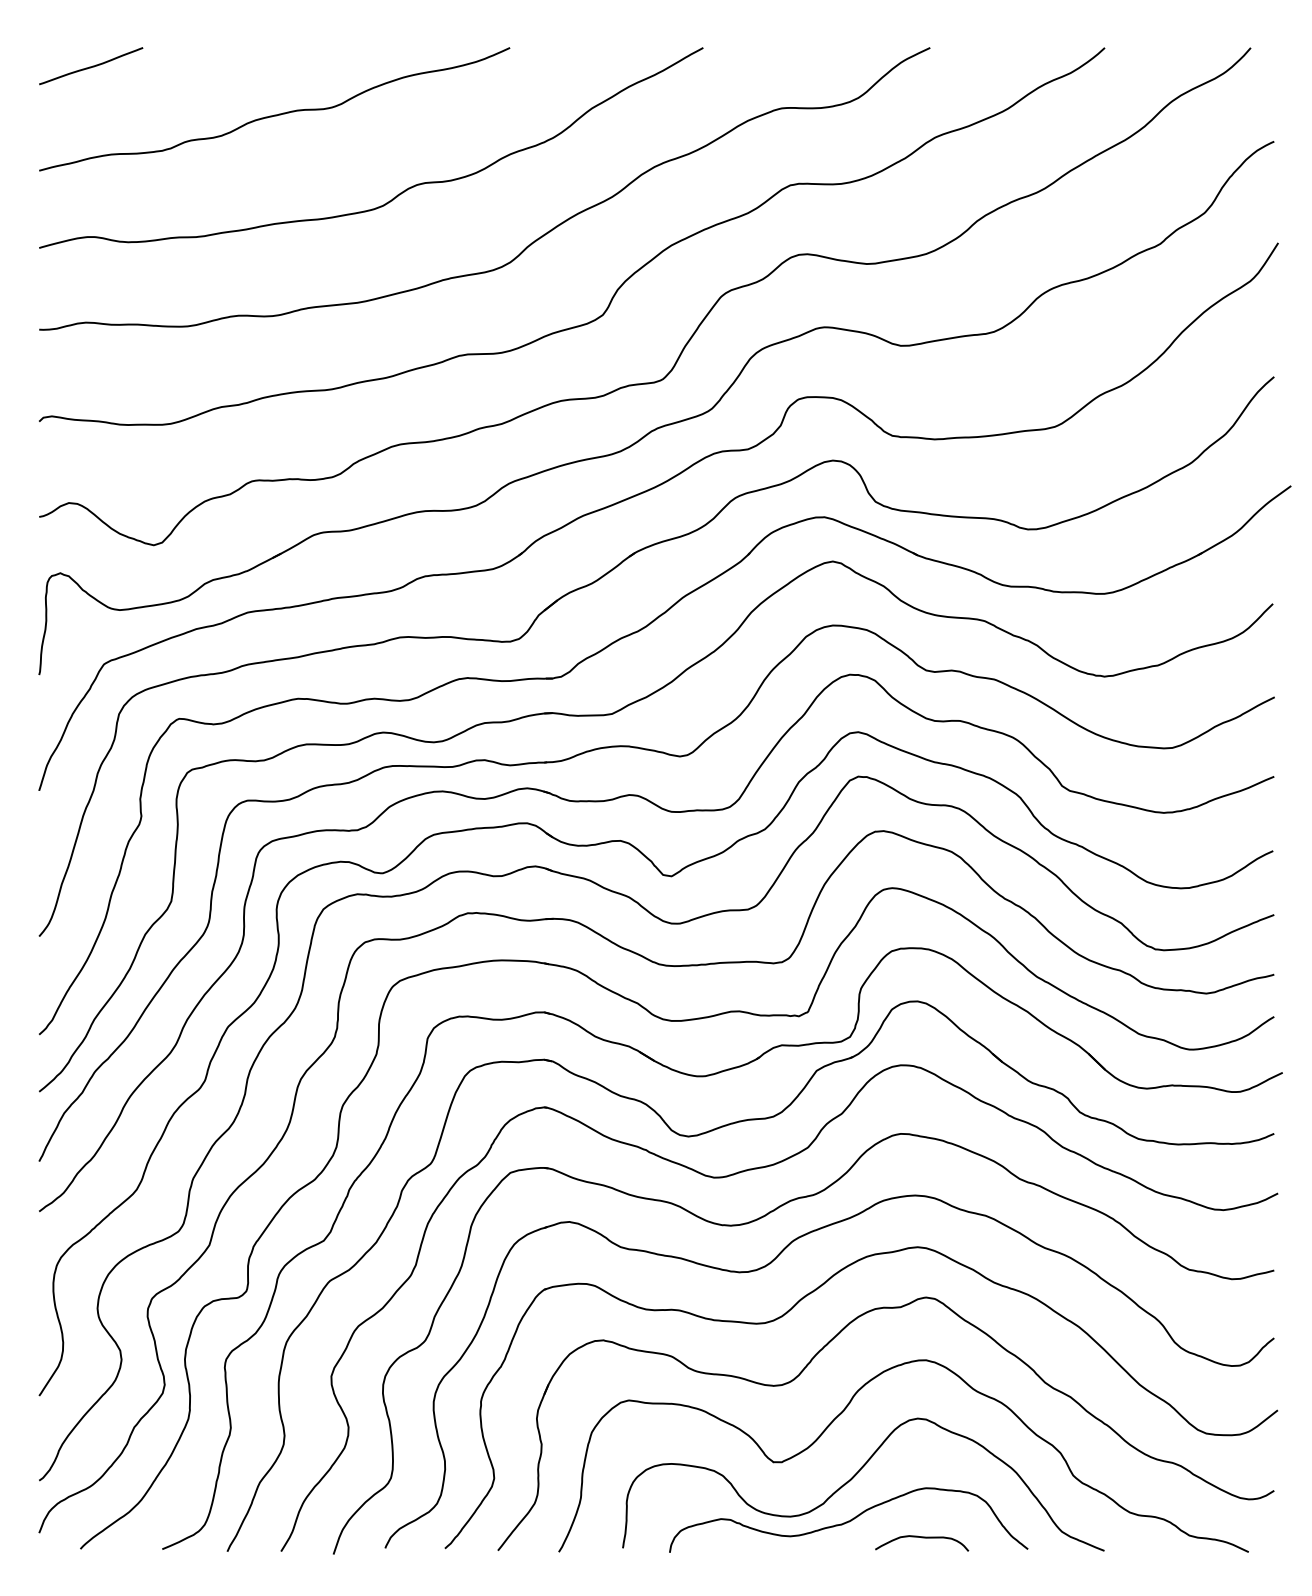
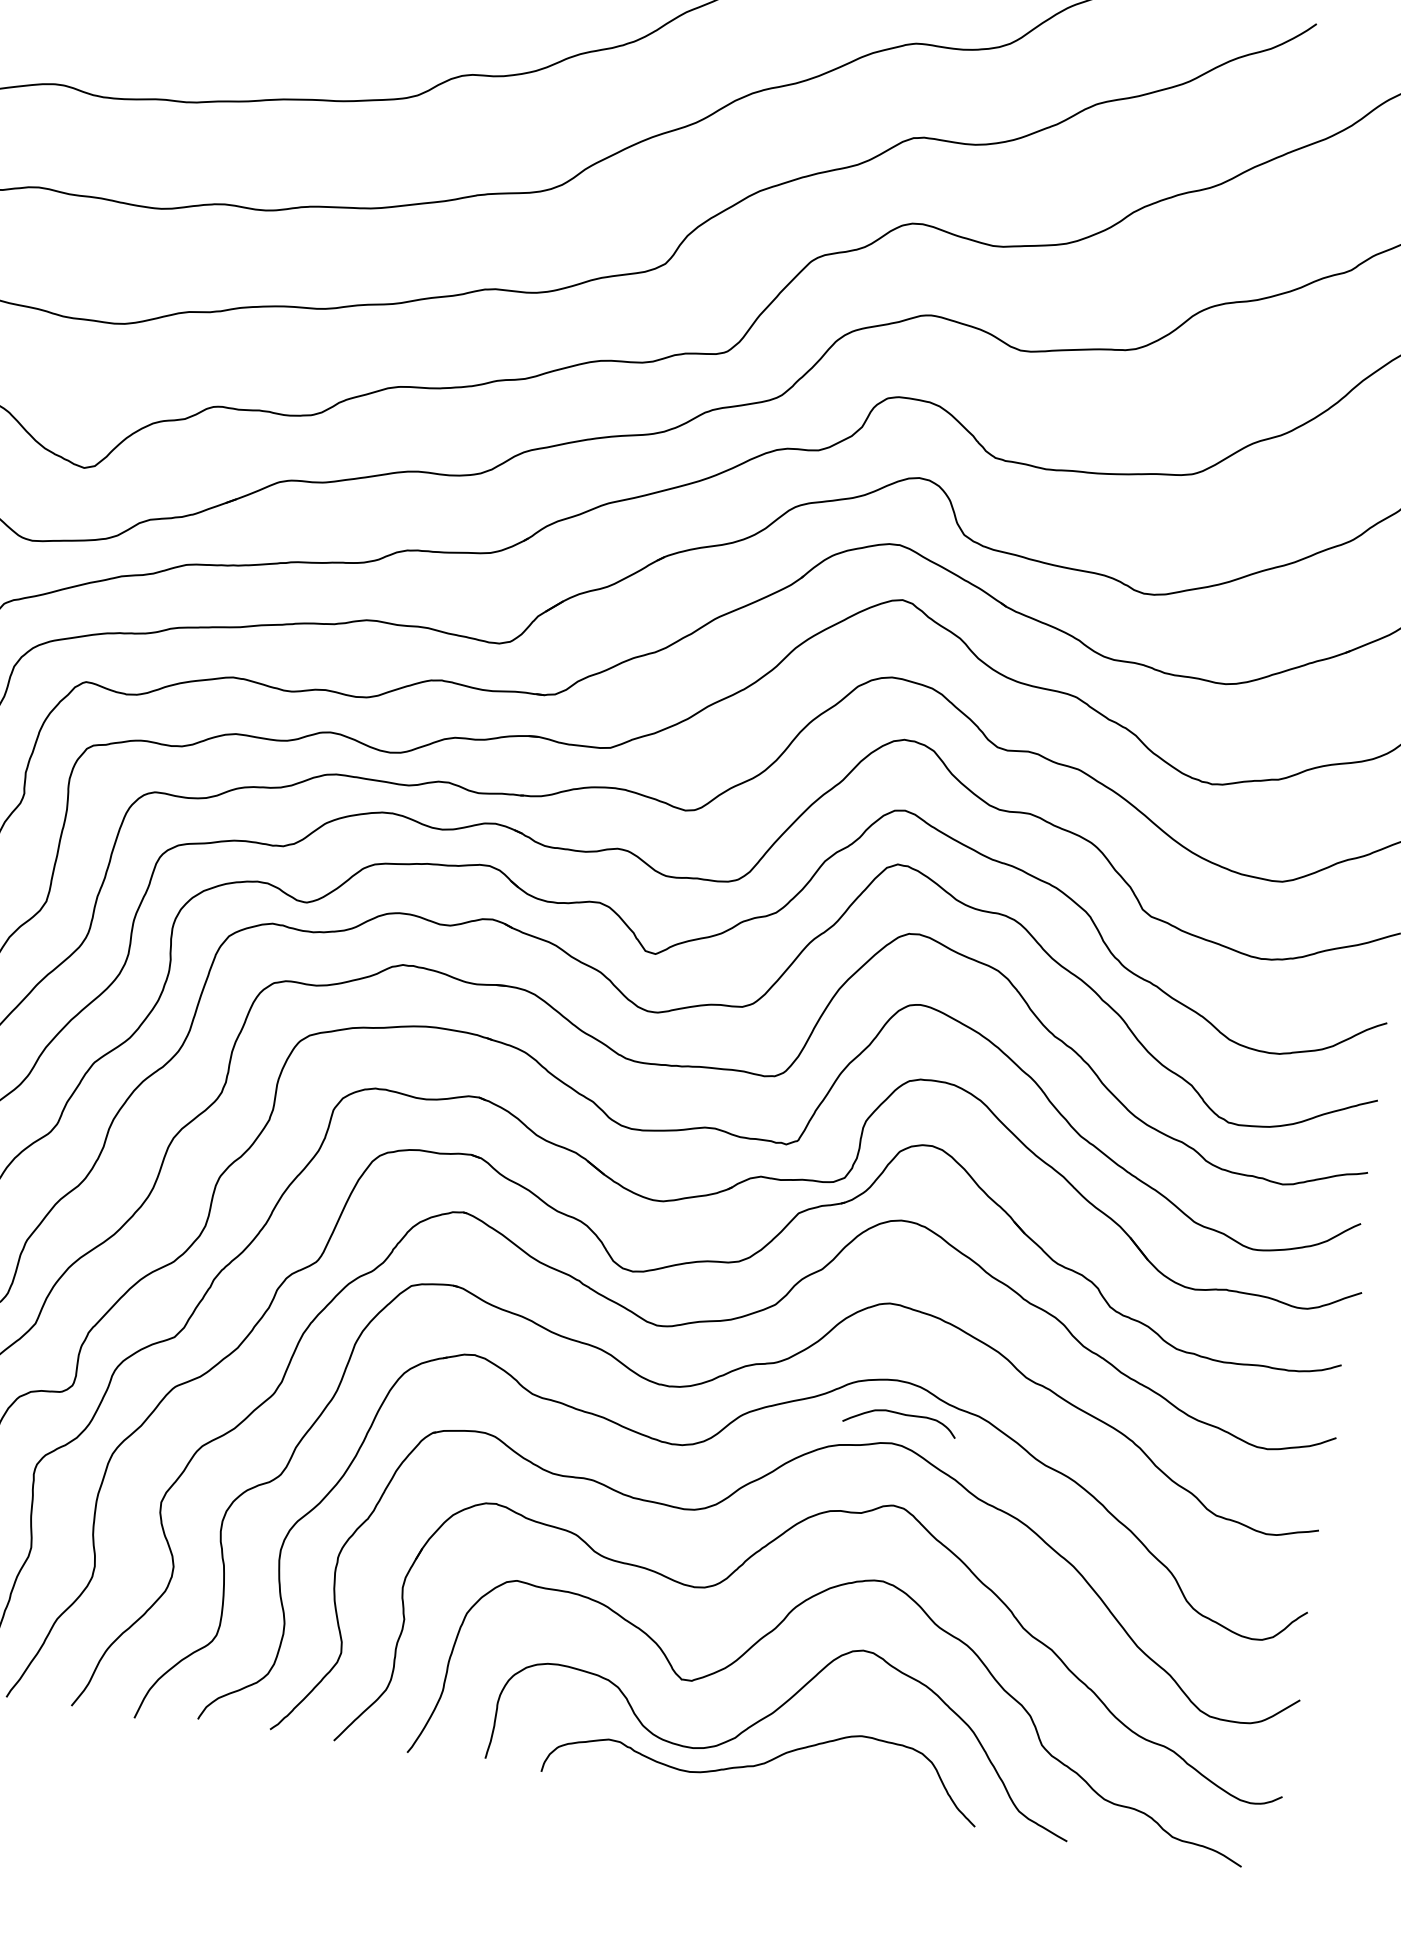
curve: (922, 1538) -> (901, 1415), moved

